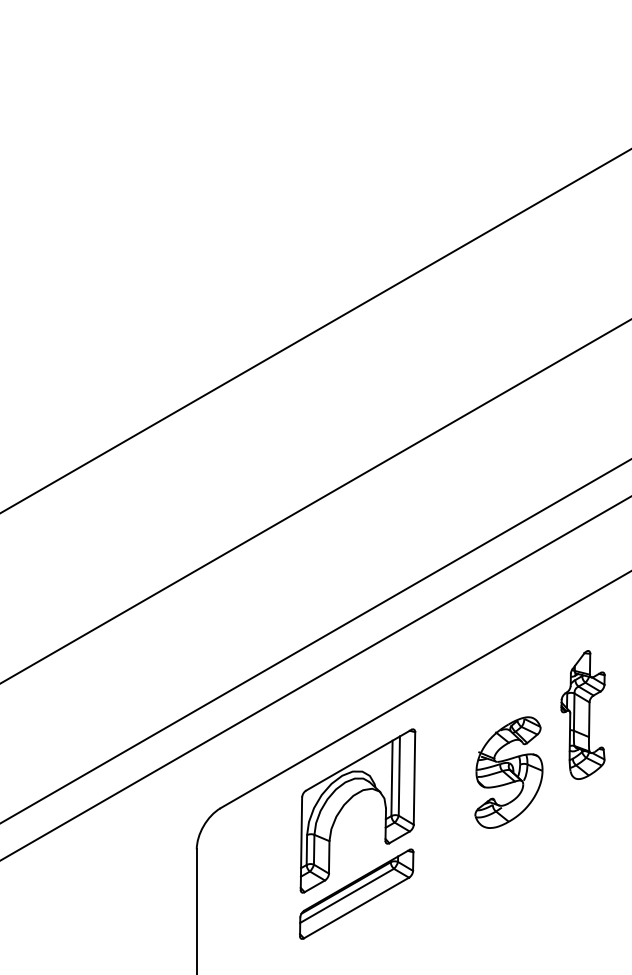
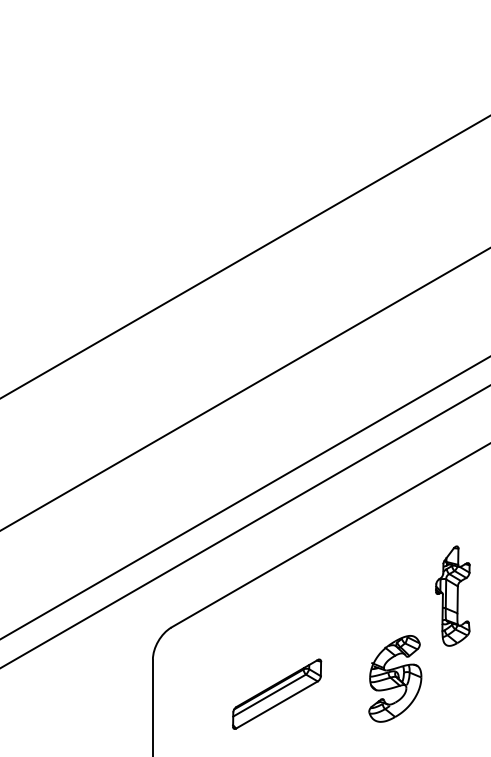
part: (582, 714) -> (452, 595), moved
part: (509, 772) -> (395, 678), moved
part: (349, 801) -> (271, 622), removed

